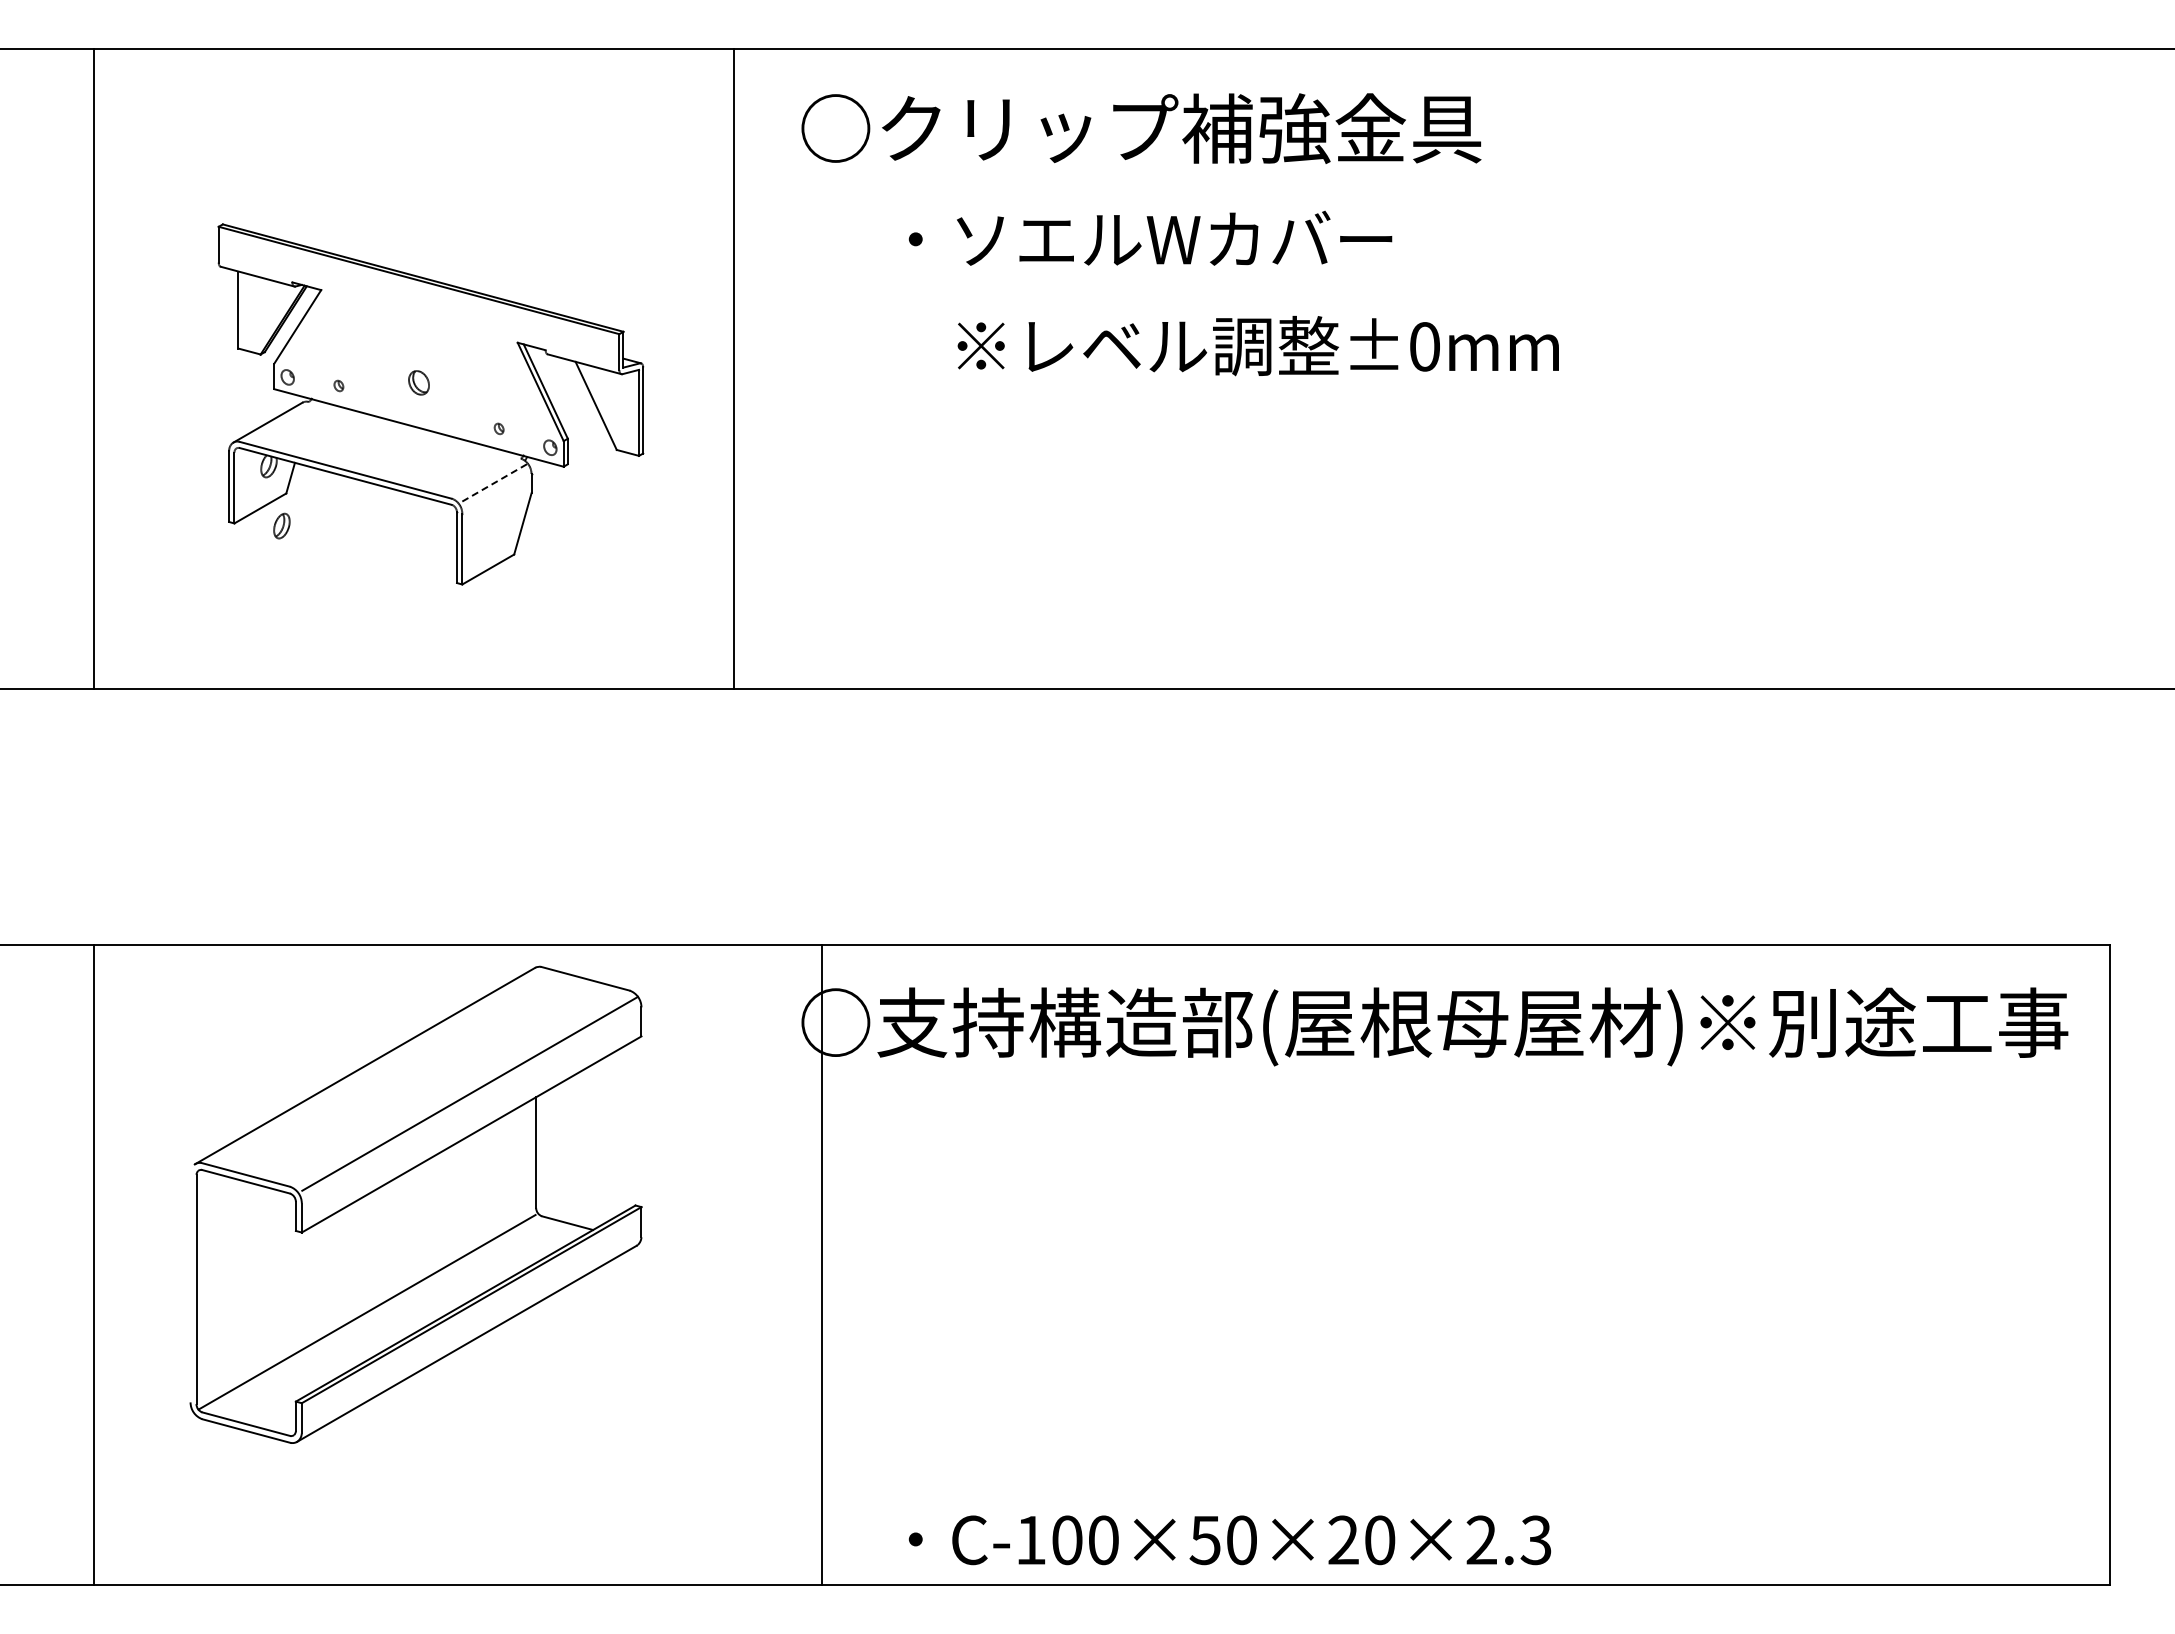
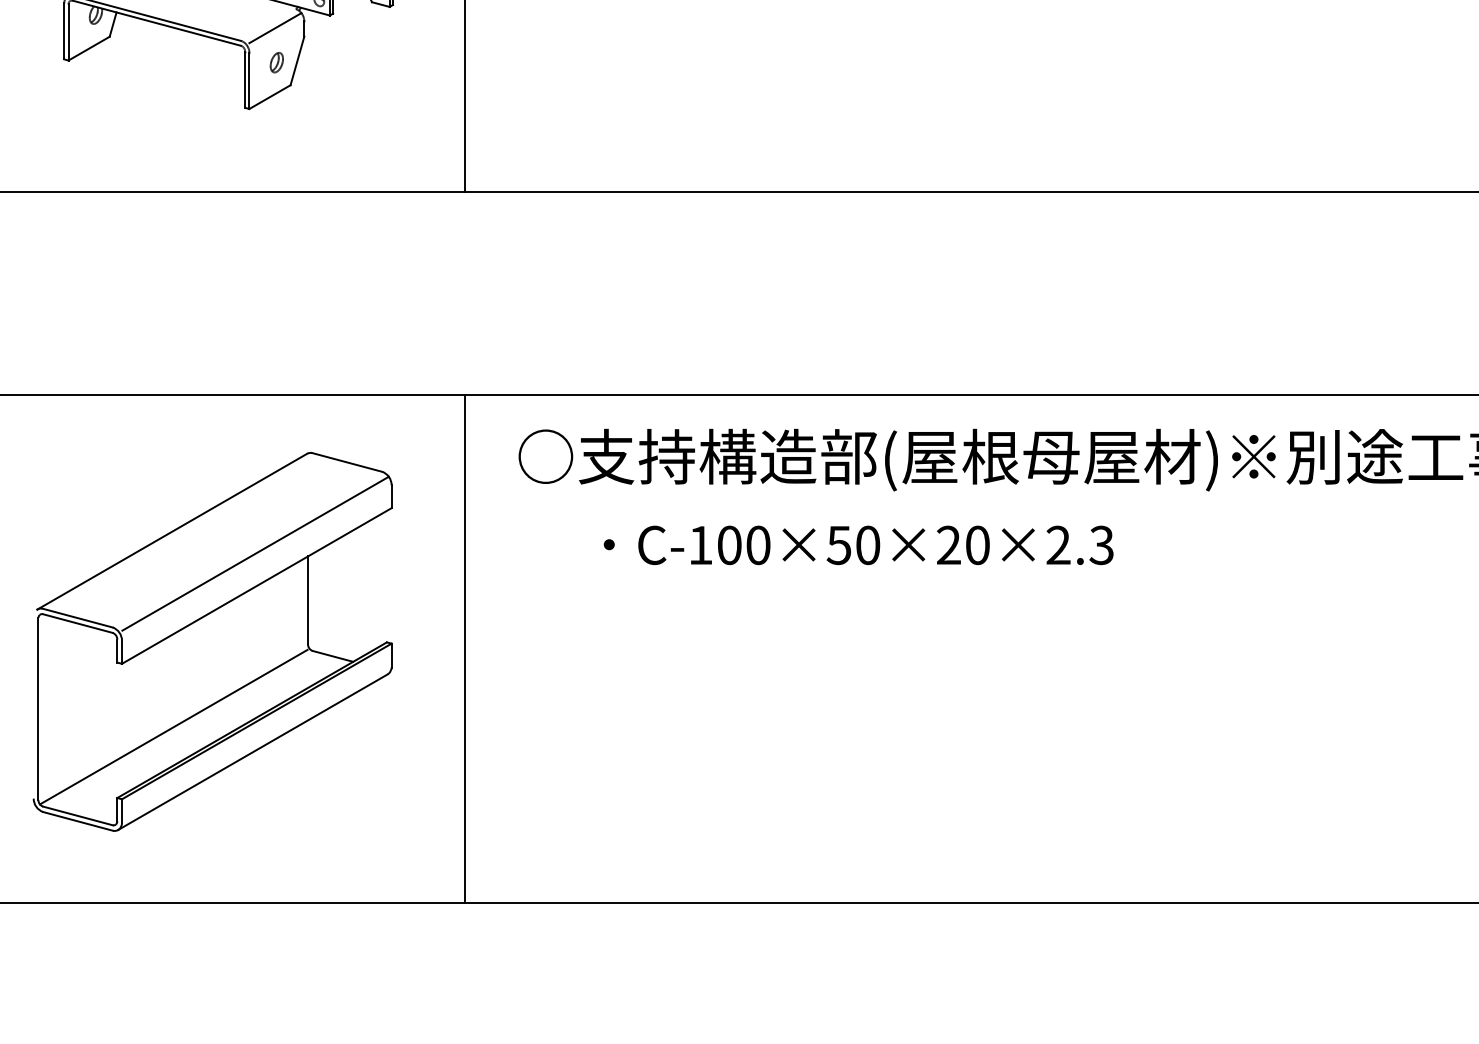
line: (495, 482) -> (275, 28), dashed -> solid
part: (281, 525) -> (276, 62), moved
part: (415, 1204) -> (212, 641), moved
line: (821, 1265) -> (464, 649), moved
text: (1229, 1540) -> (858, 545), moved

